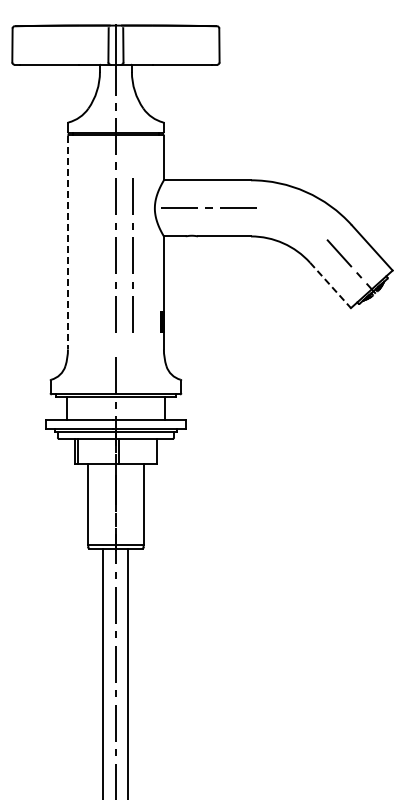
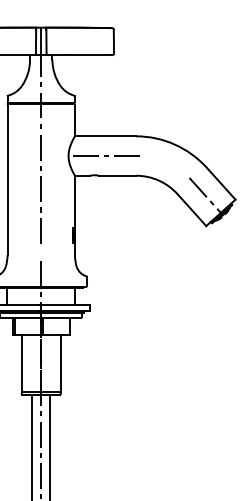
line: (67, 242) -> (7, 179), dashed -> solid
line: (132, 255) -> (52, 189), removed
line: (330, 285) -> (191, 210), dashed -> solid

